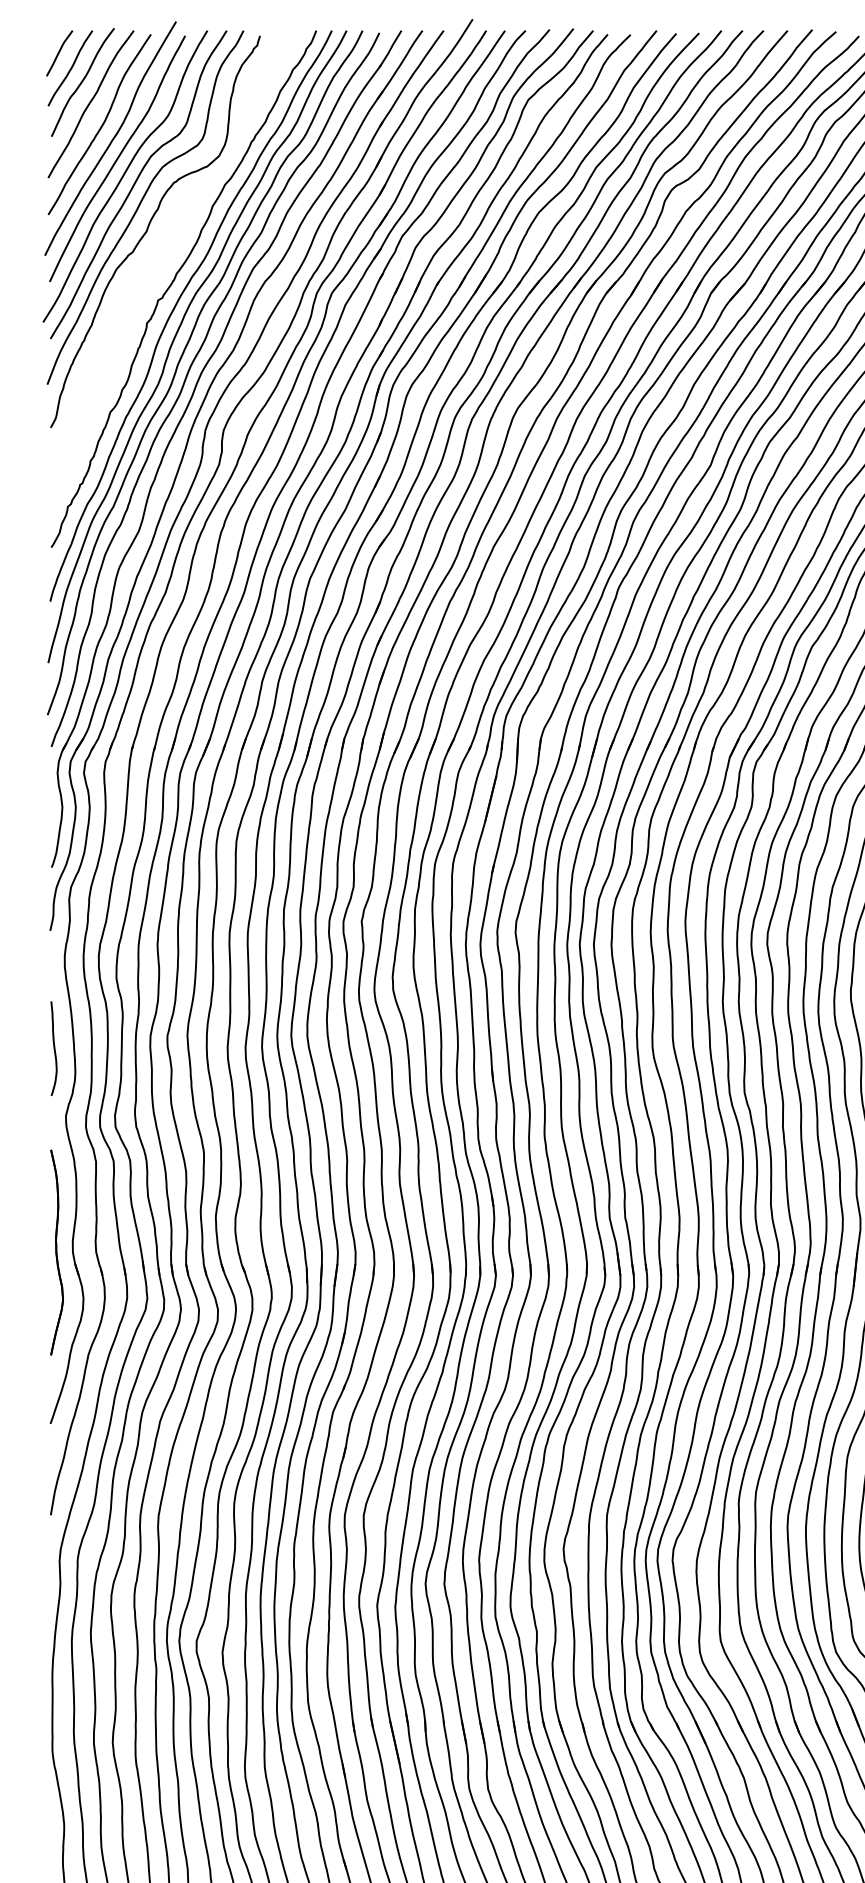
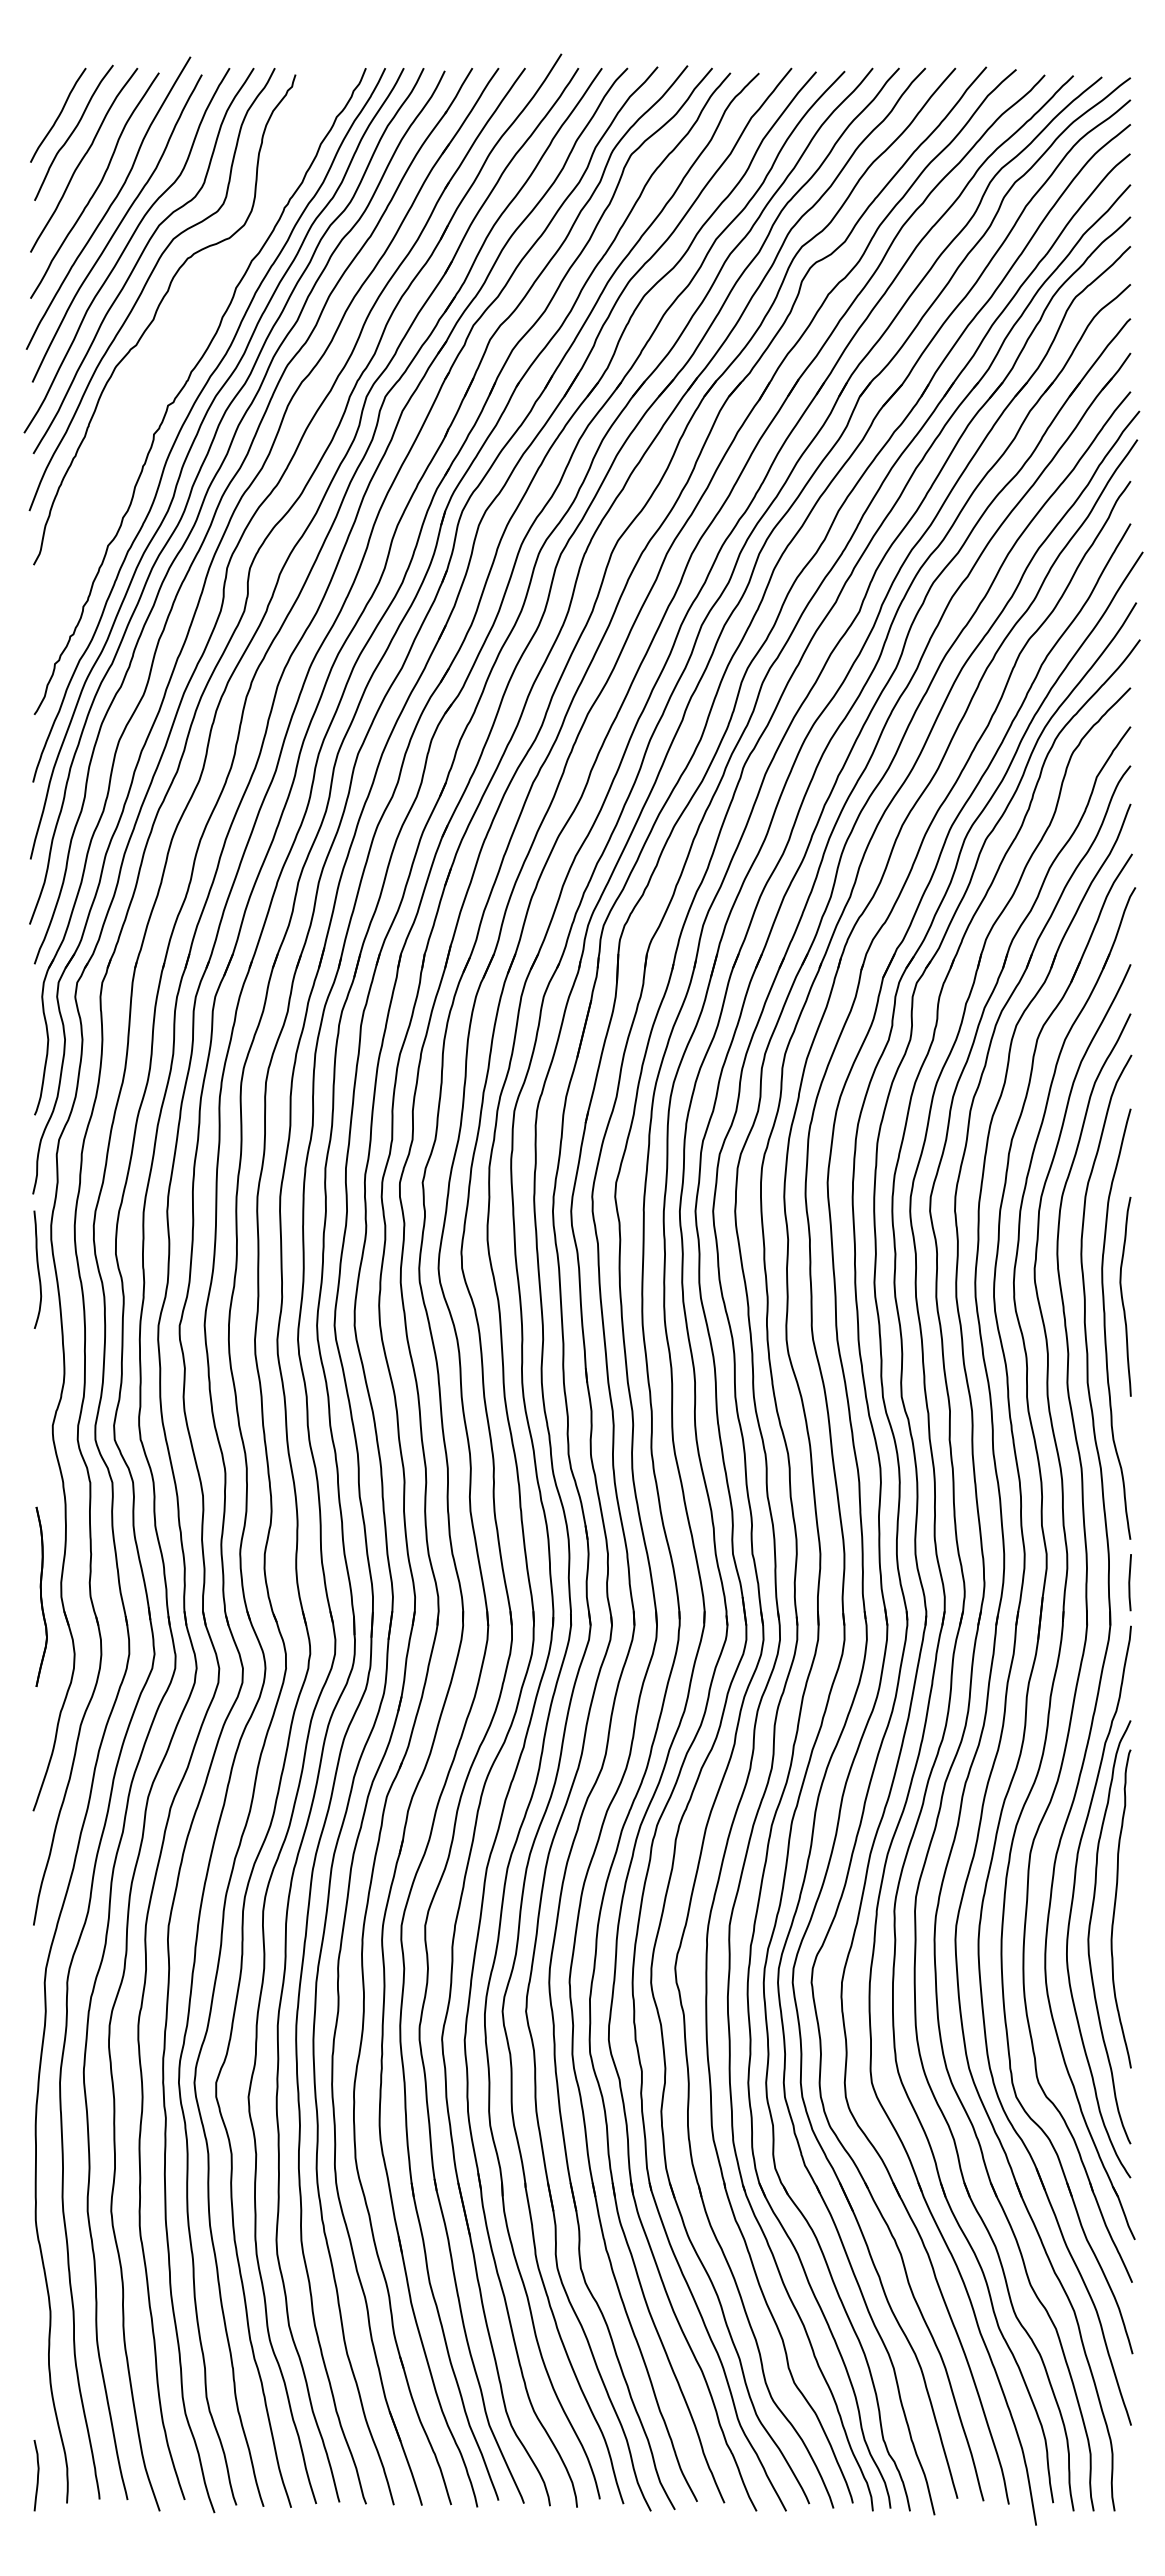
curve: (59, 53) -> (44, 96), removed
curve: (53, 1048) -> (37, 1269), moved
part: (57, 1252) -> (41, 1596), size x0.7

